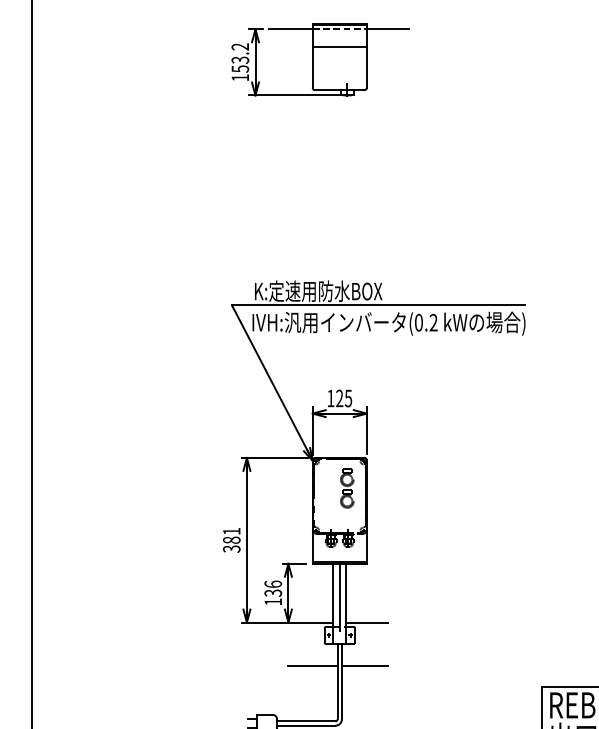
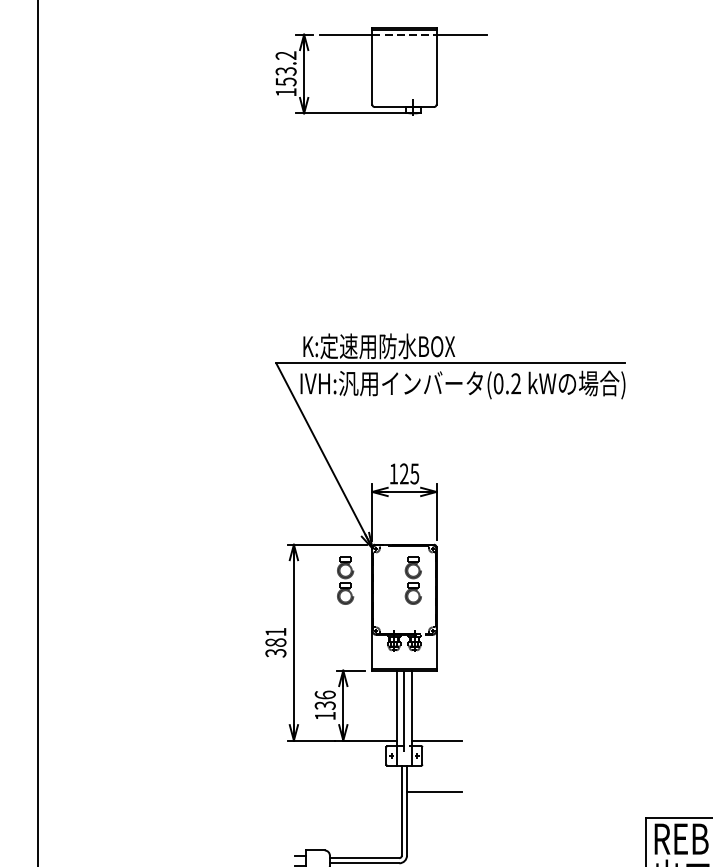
line: (339, 47) -> (404, 56), removed
part: (290, 488) -> (345, 581), added
line: (312, 665) -> (371, 791), removed

